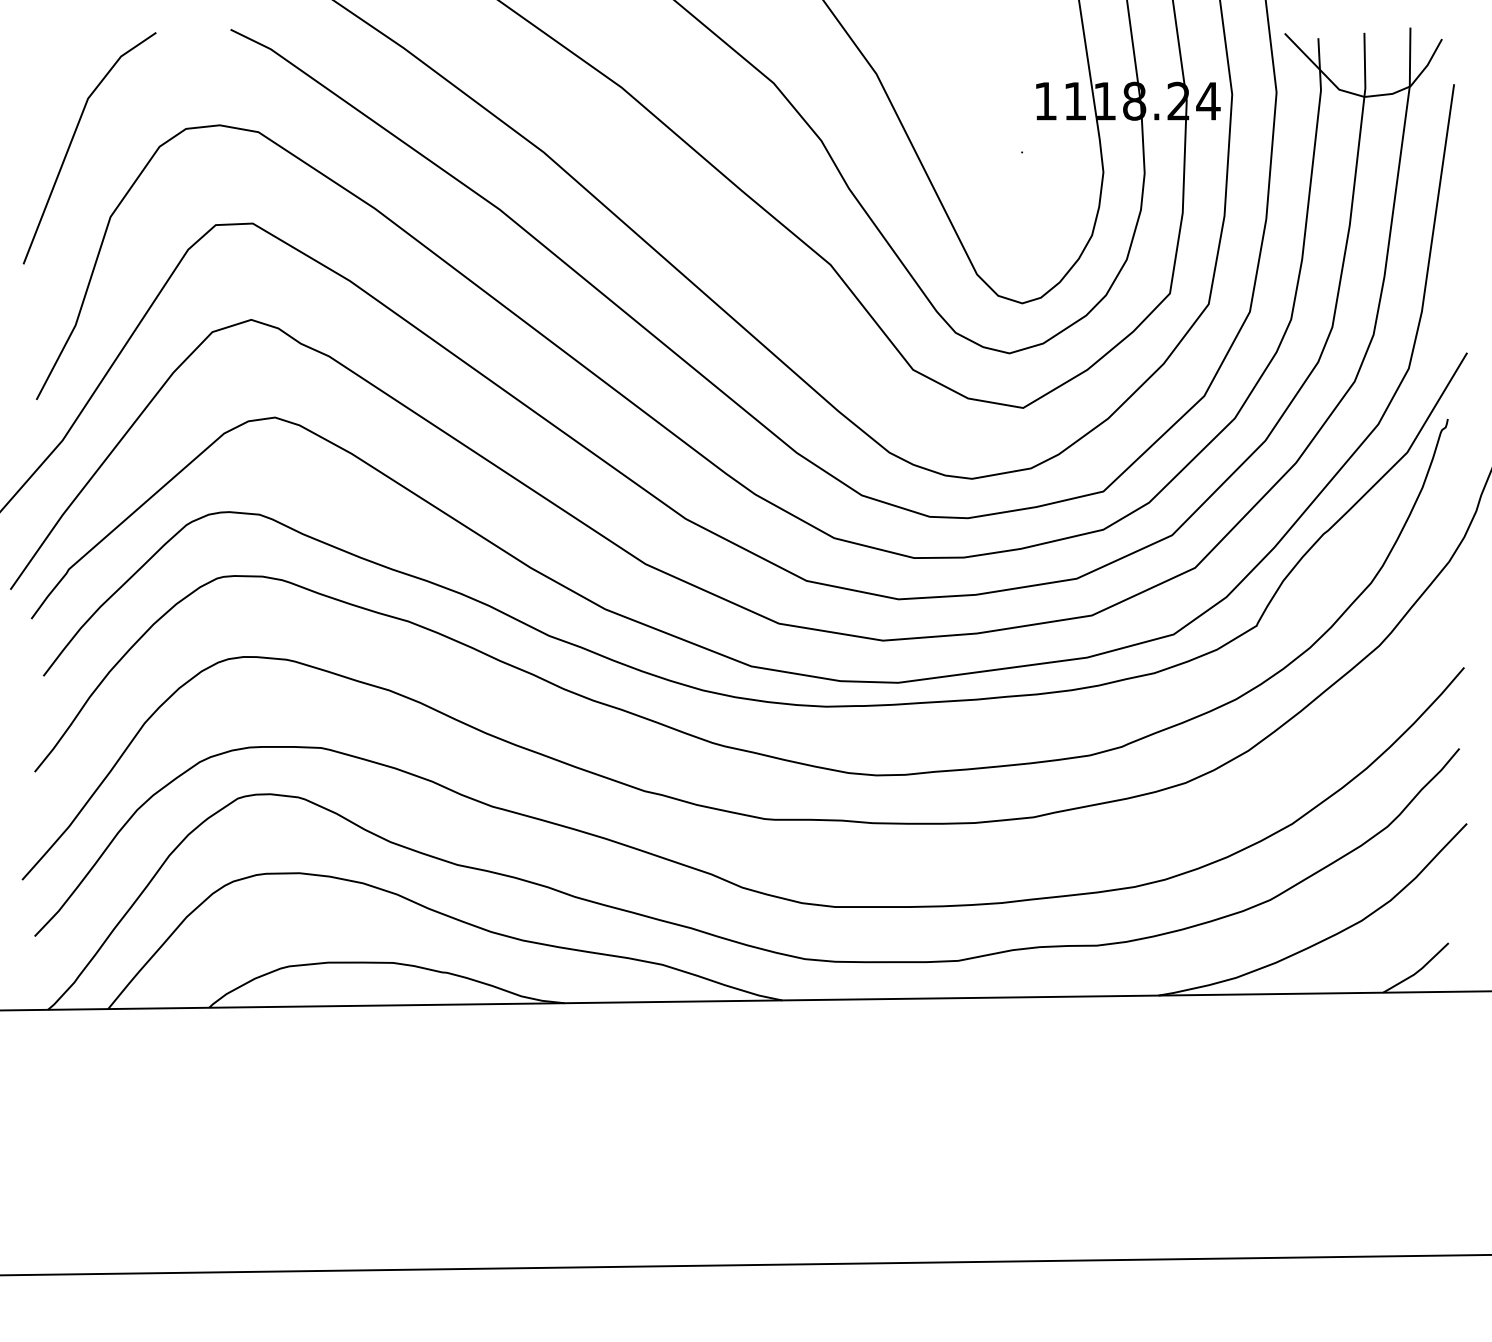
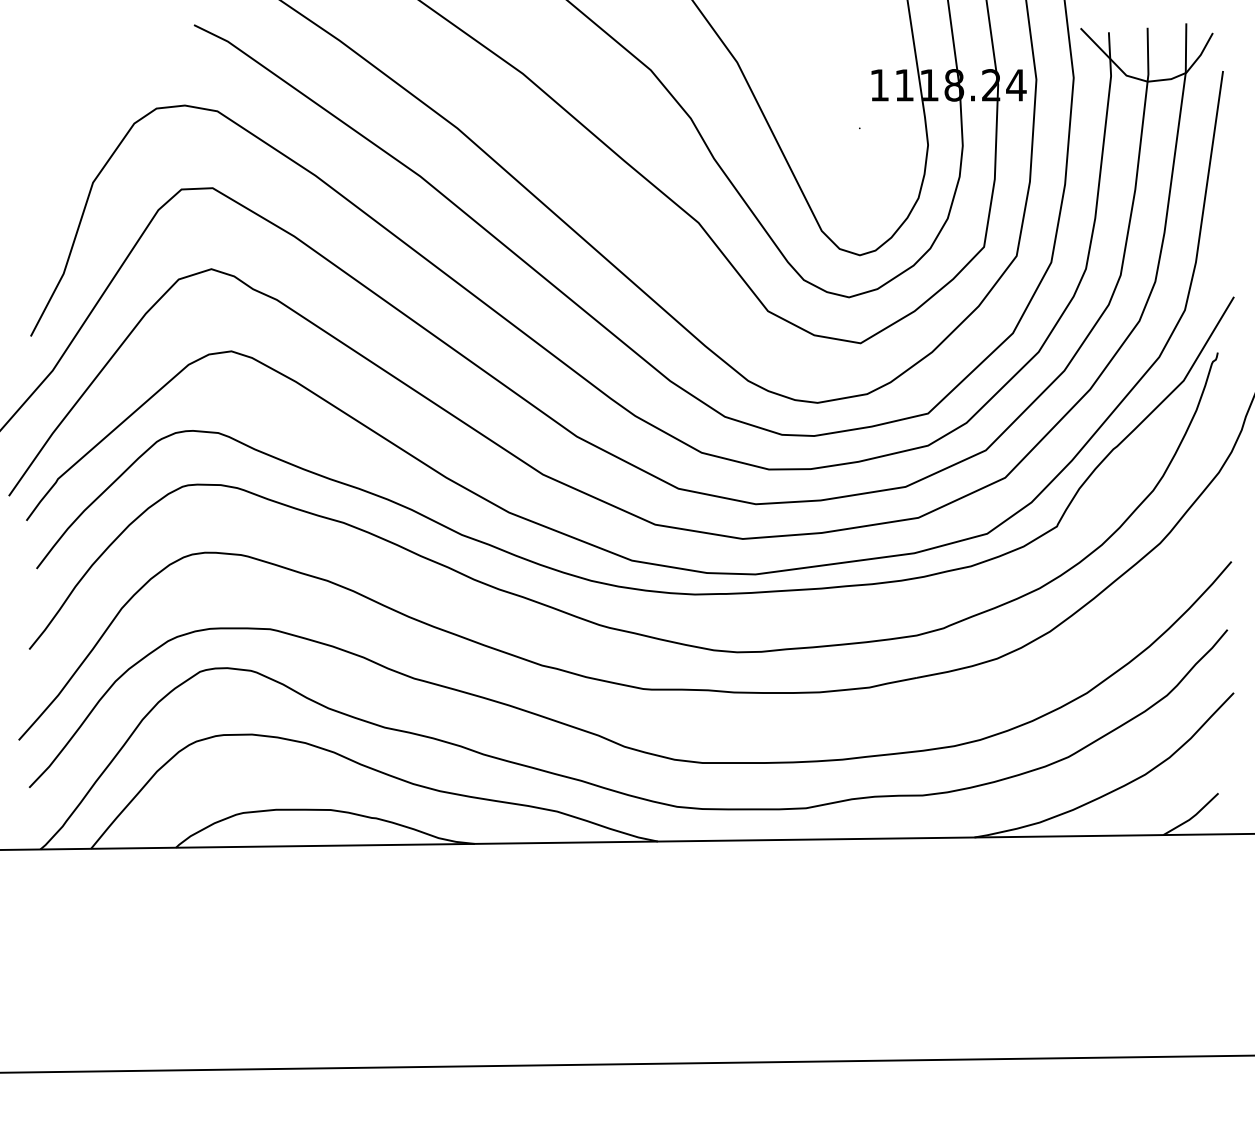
line: (73, 140) -> (61, 118), removed

